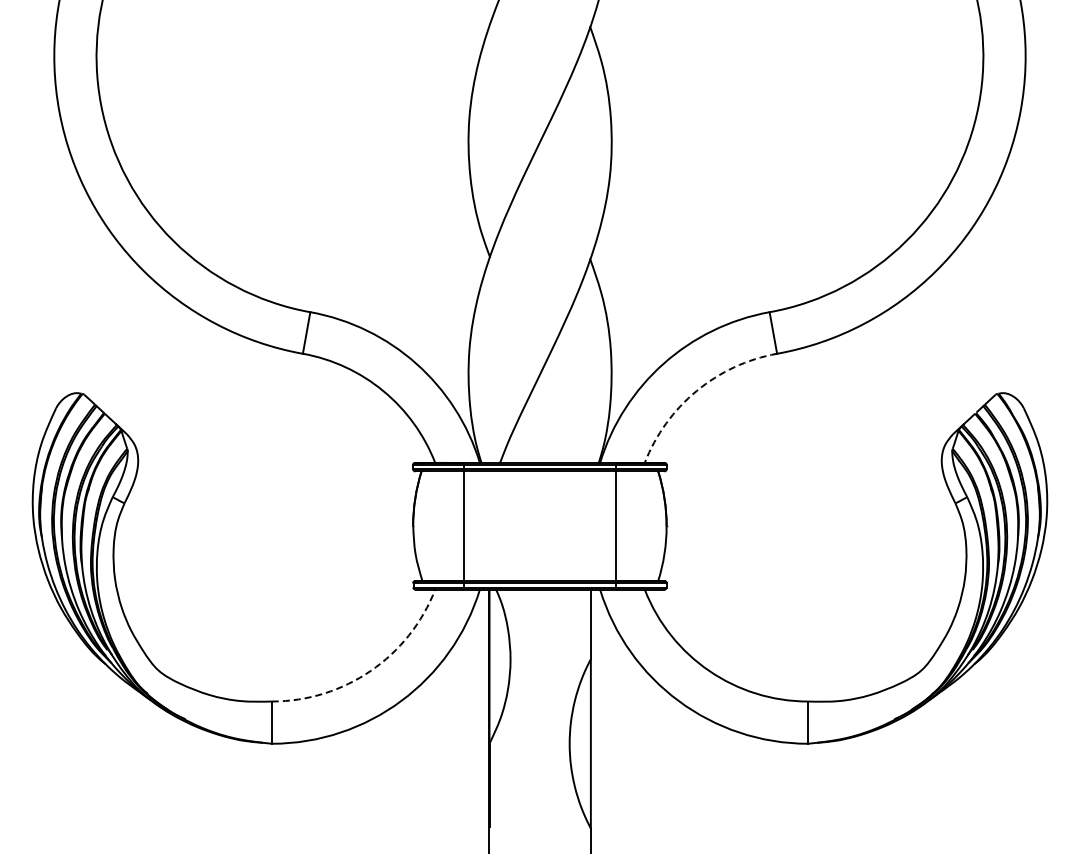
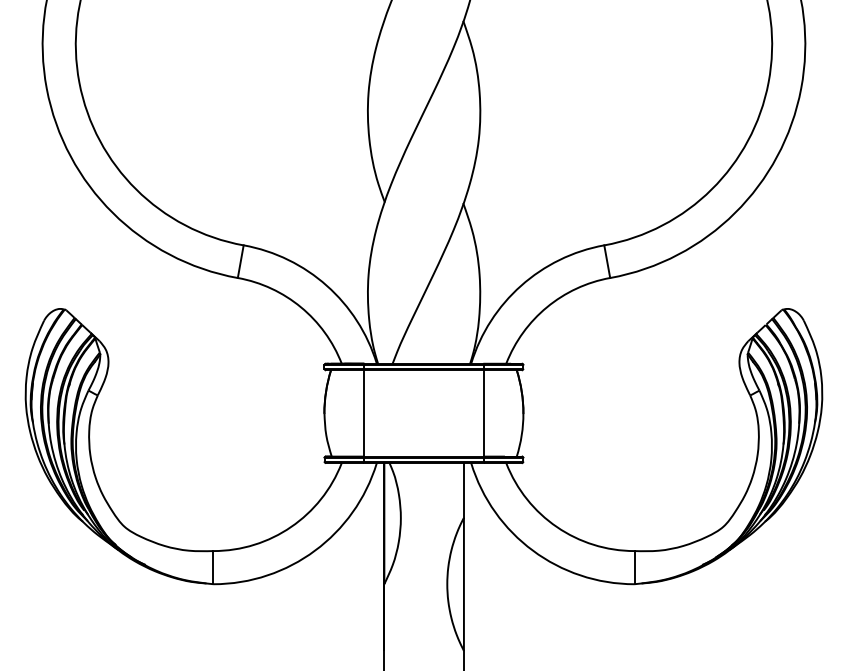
arc: (696, 391) -> (546, 307), dashed -> solid
arc: (370, 670) -> (290, 526), dashed -> solid

